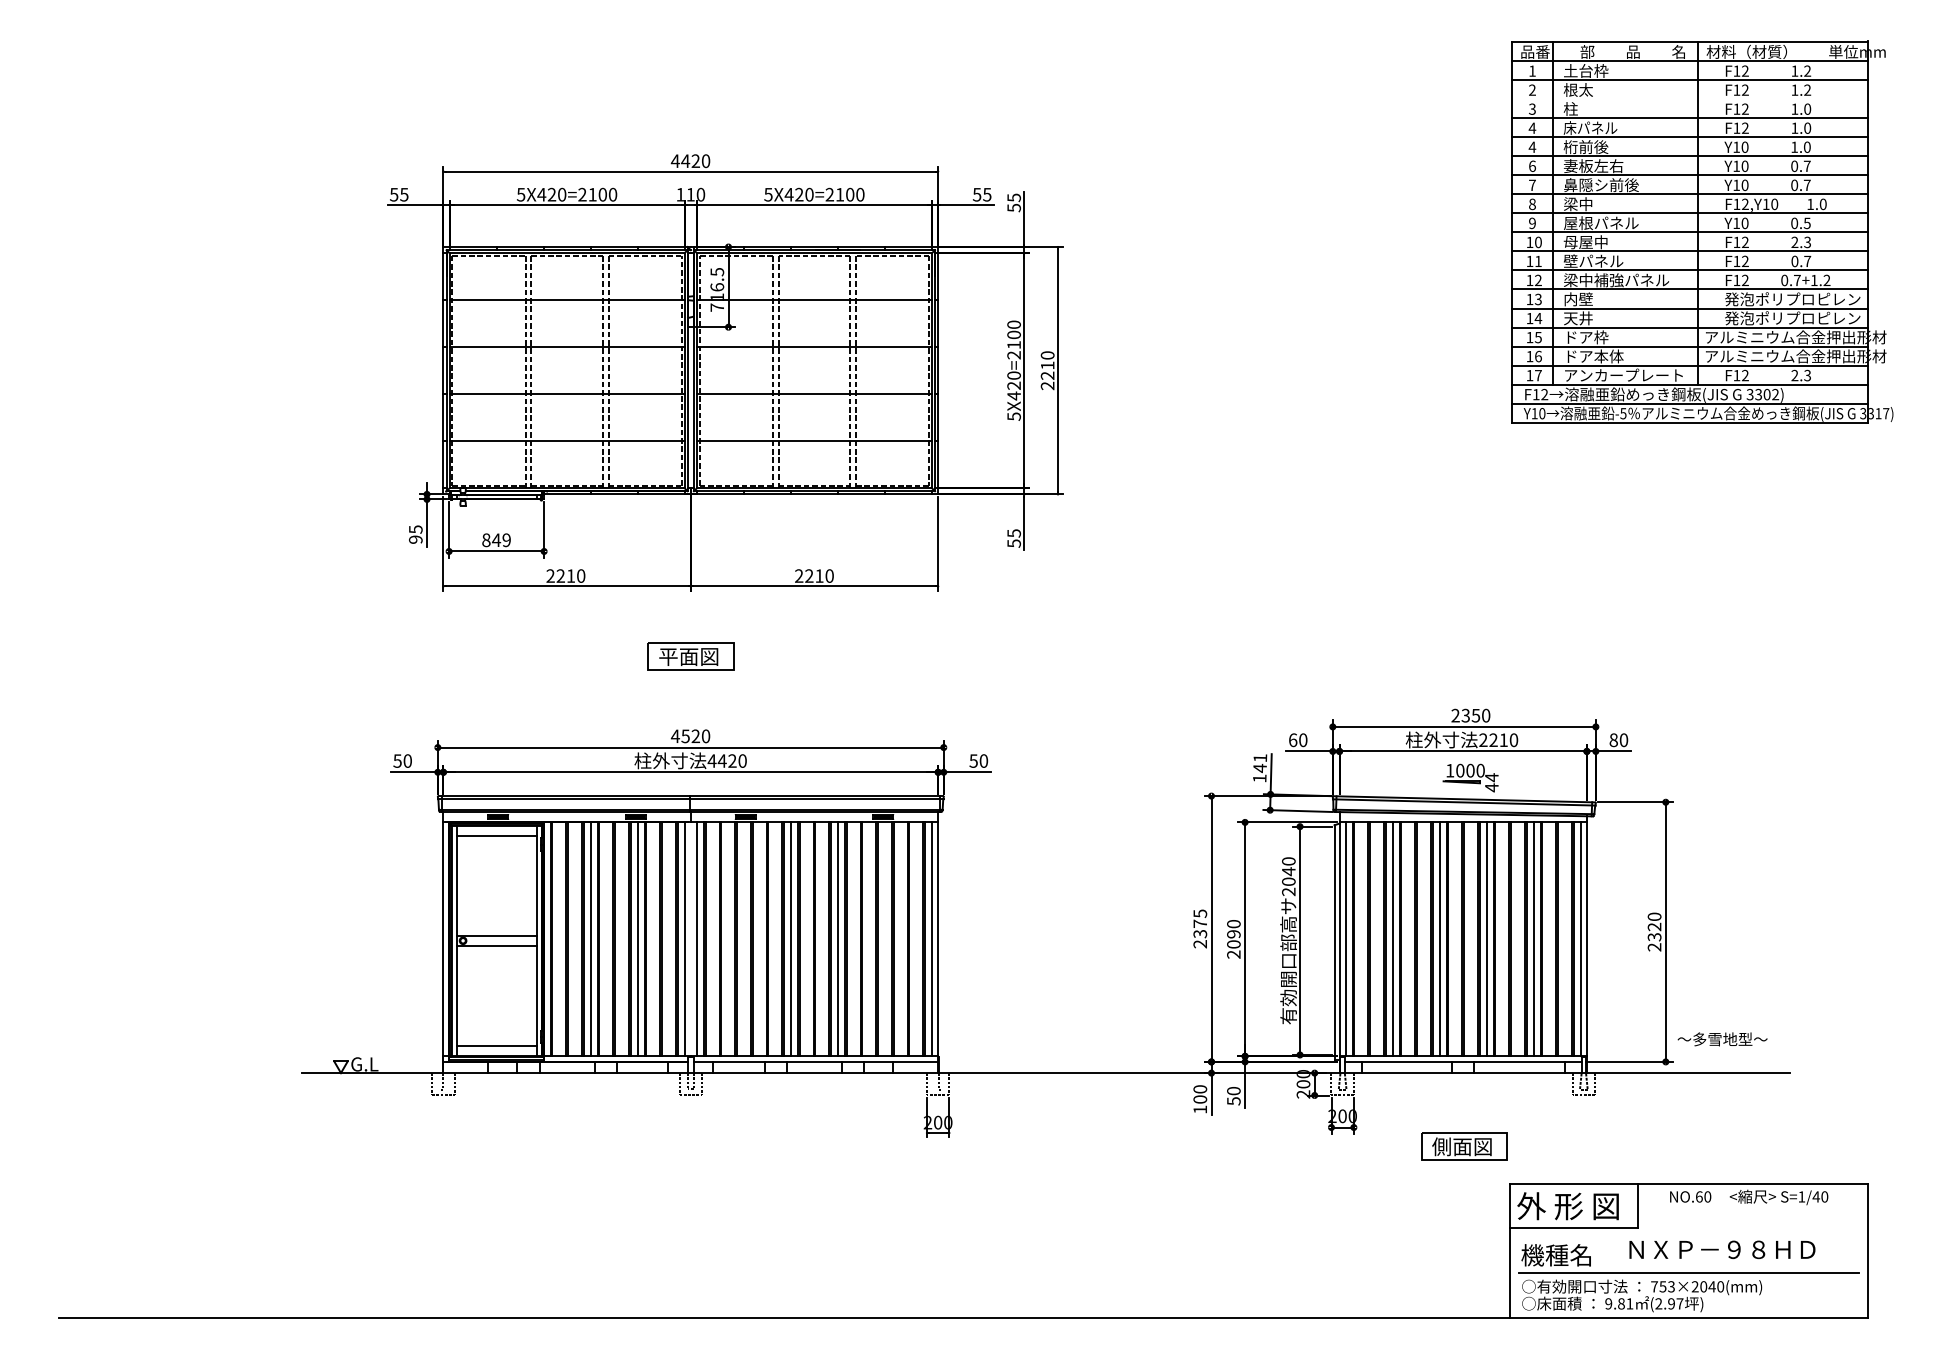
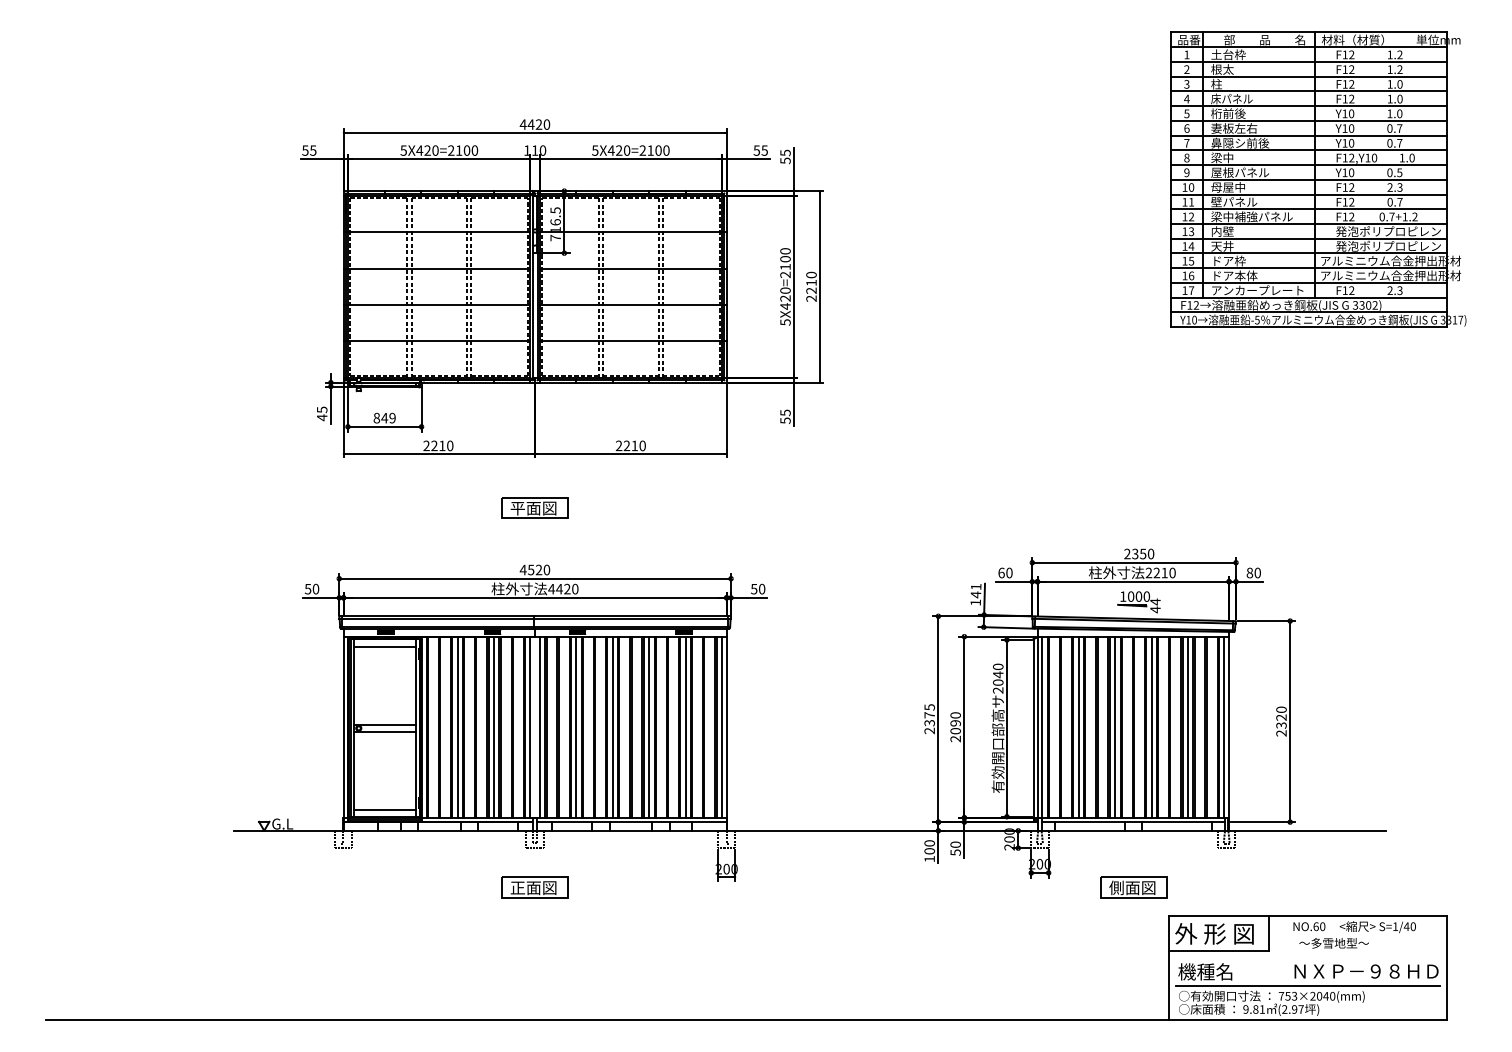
line: (1690, 99) -> (1309, 76), added
text: (1532, 146) -> (1186, 113), 4 -> 5
text: (415, 539) -> (321, 417), 95 -> 45
line: (743, 939) -> (575, 727), added
line: (885, 939) -> (685, 727), added
text: (1722, 1039) -> (1334, 943), moved
part: (690, 1146) -> (534, 887), added
text: (1722, 1249) -> (1366, 971), moved

